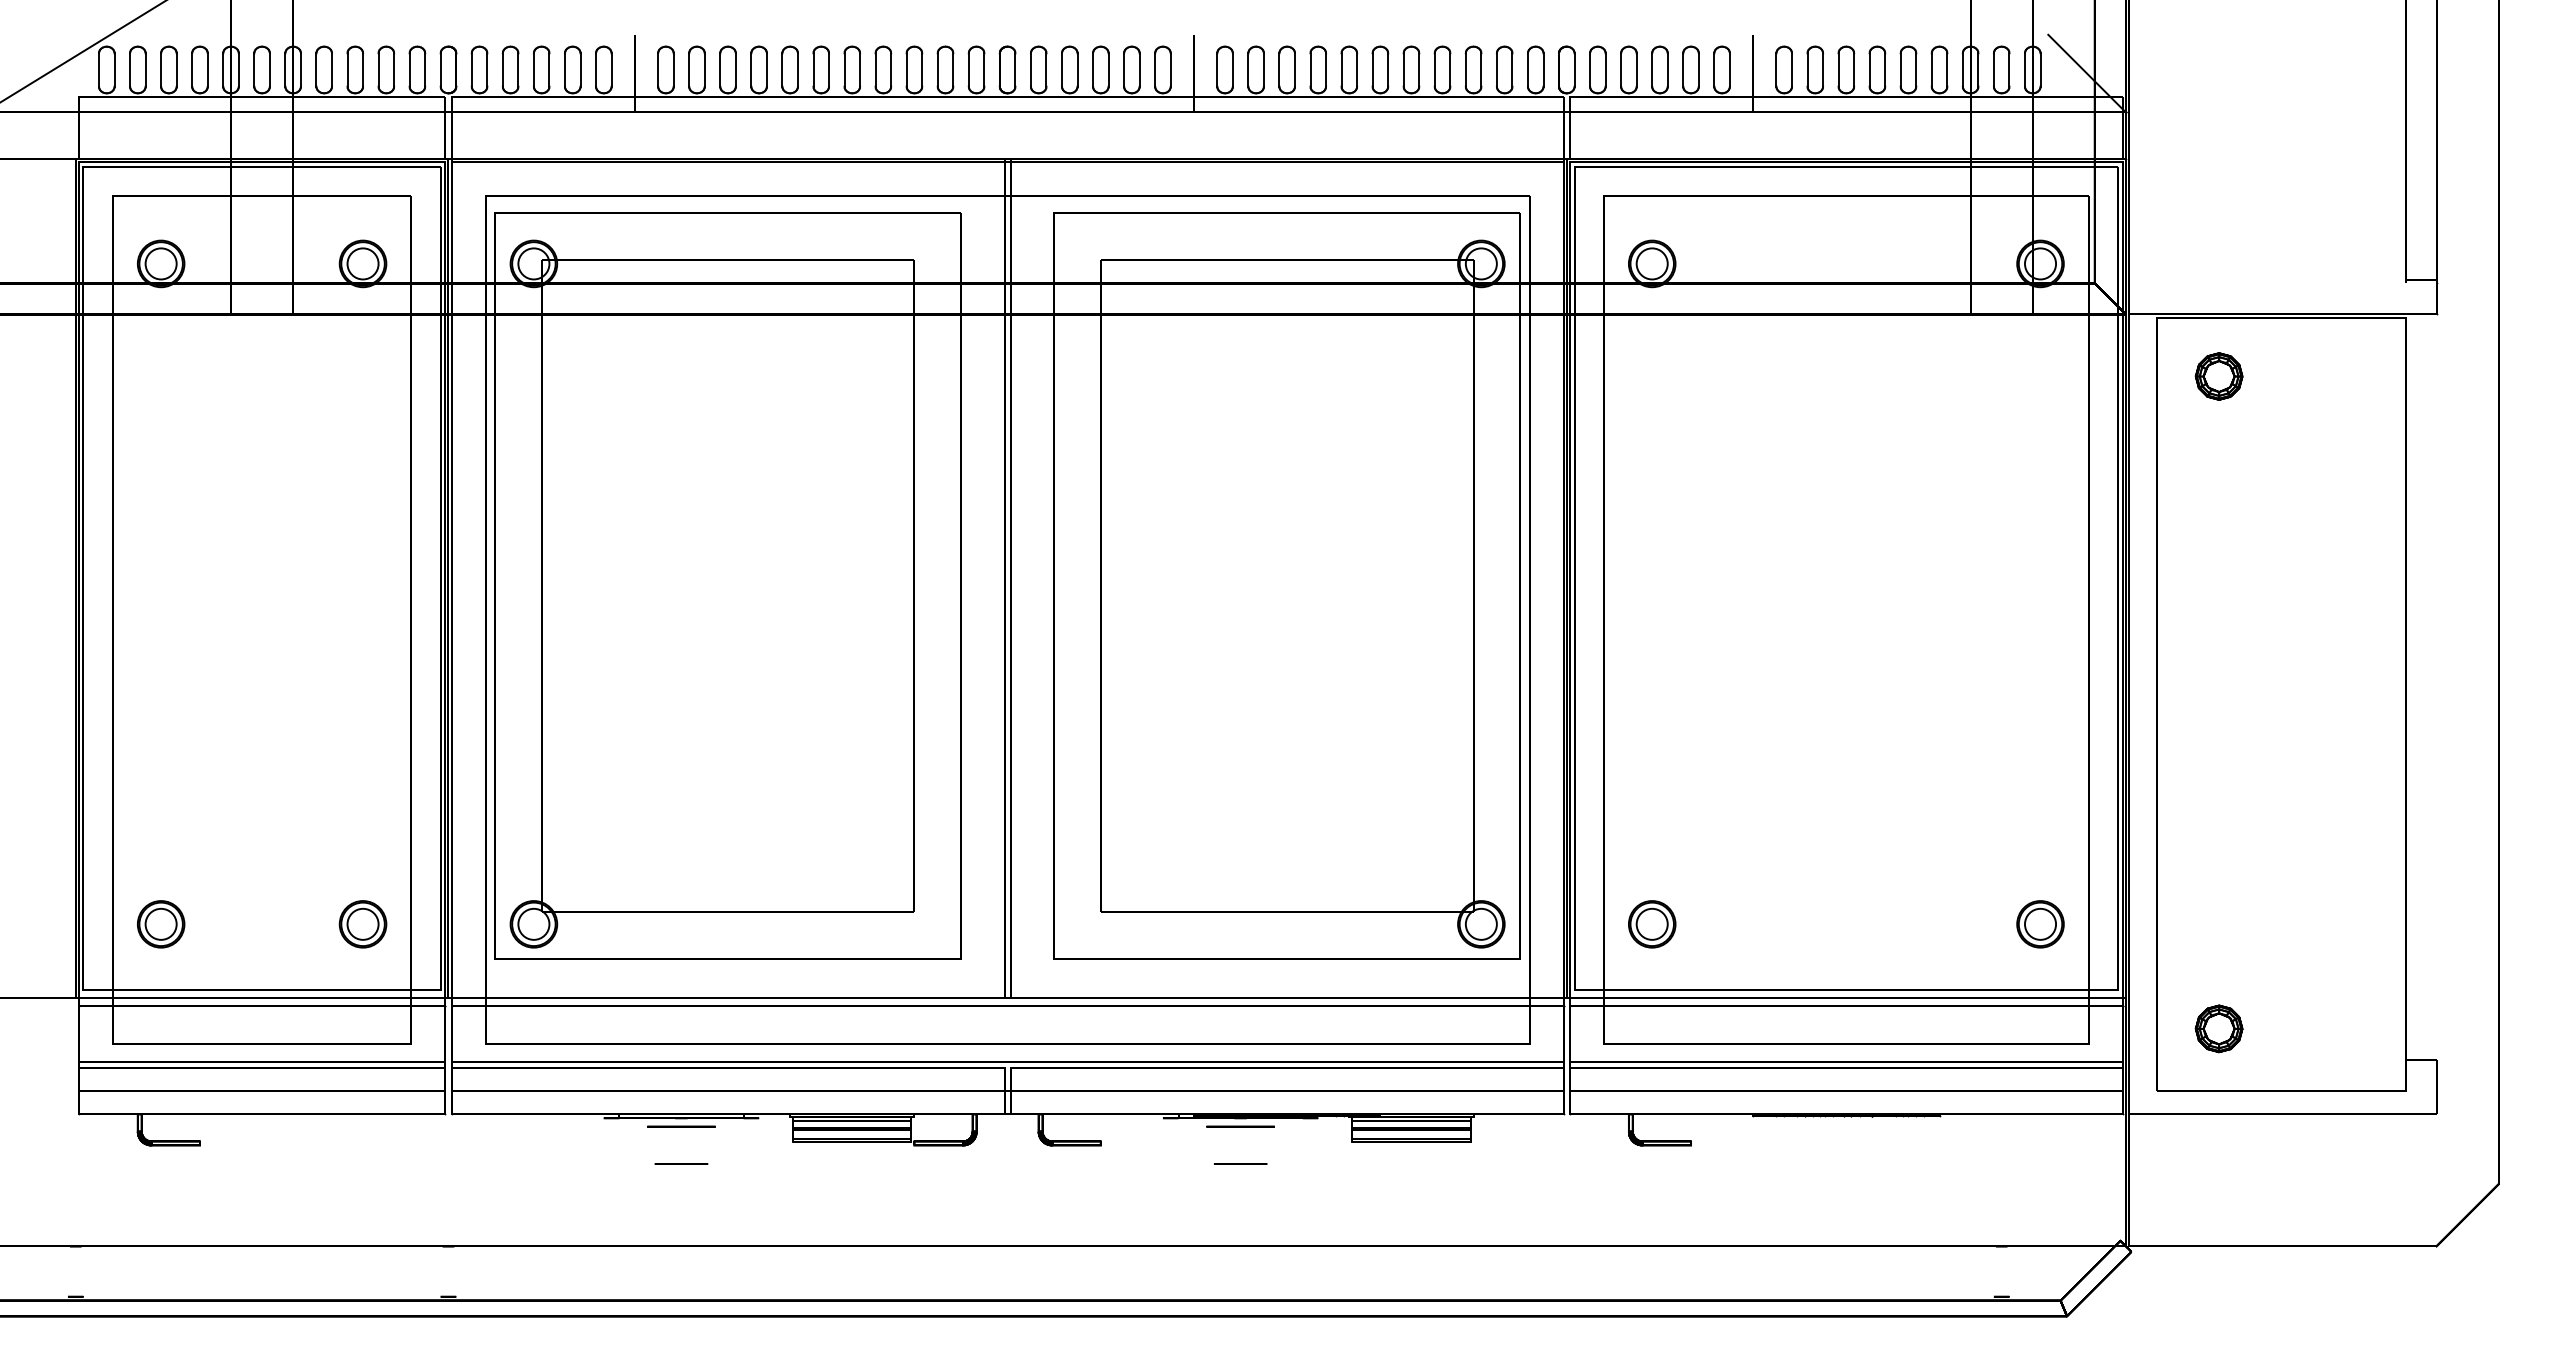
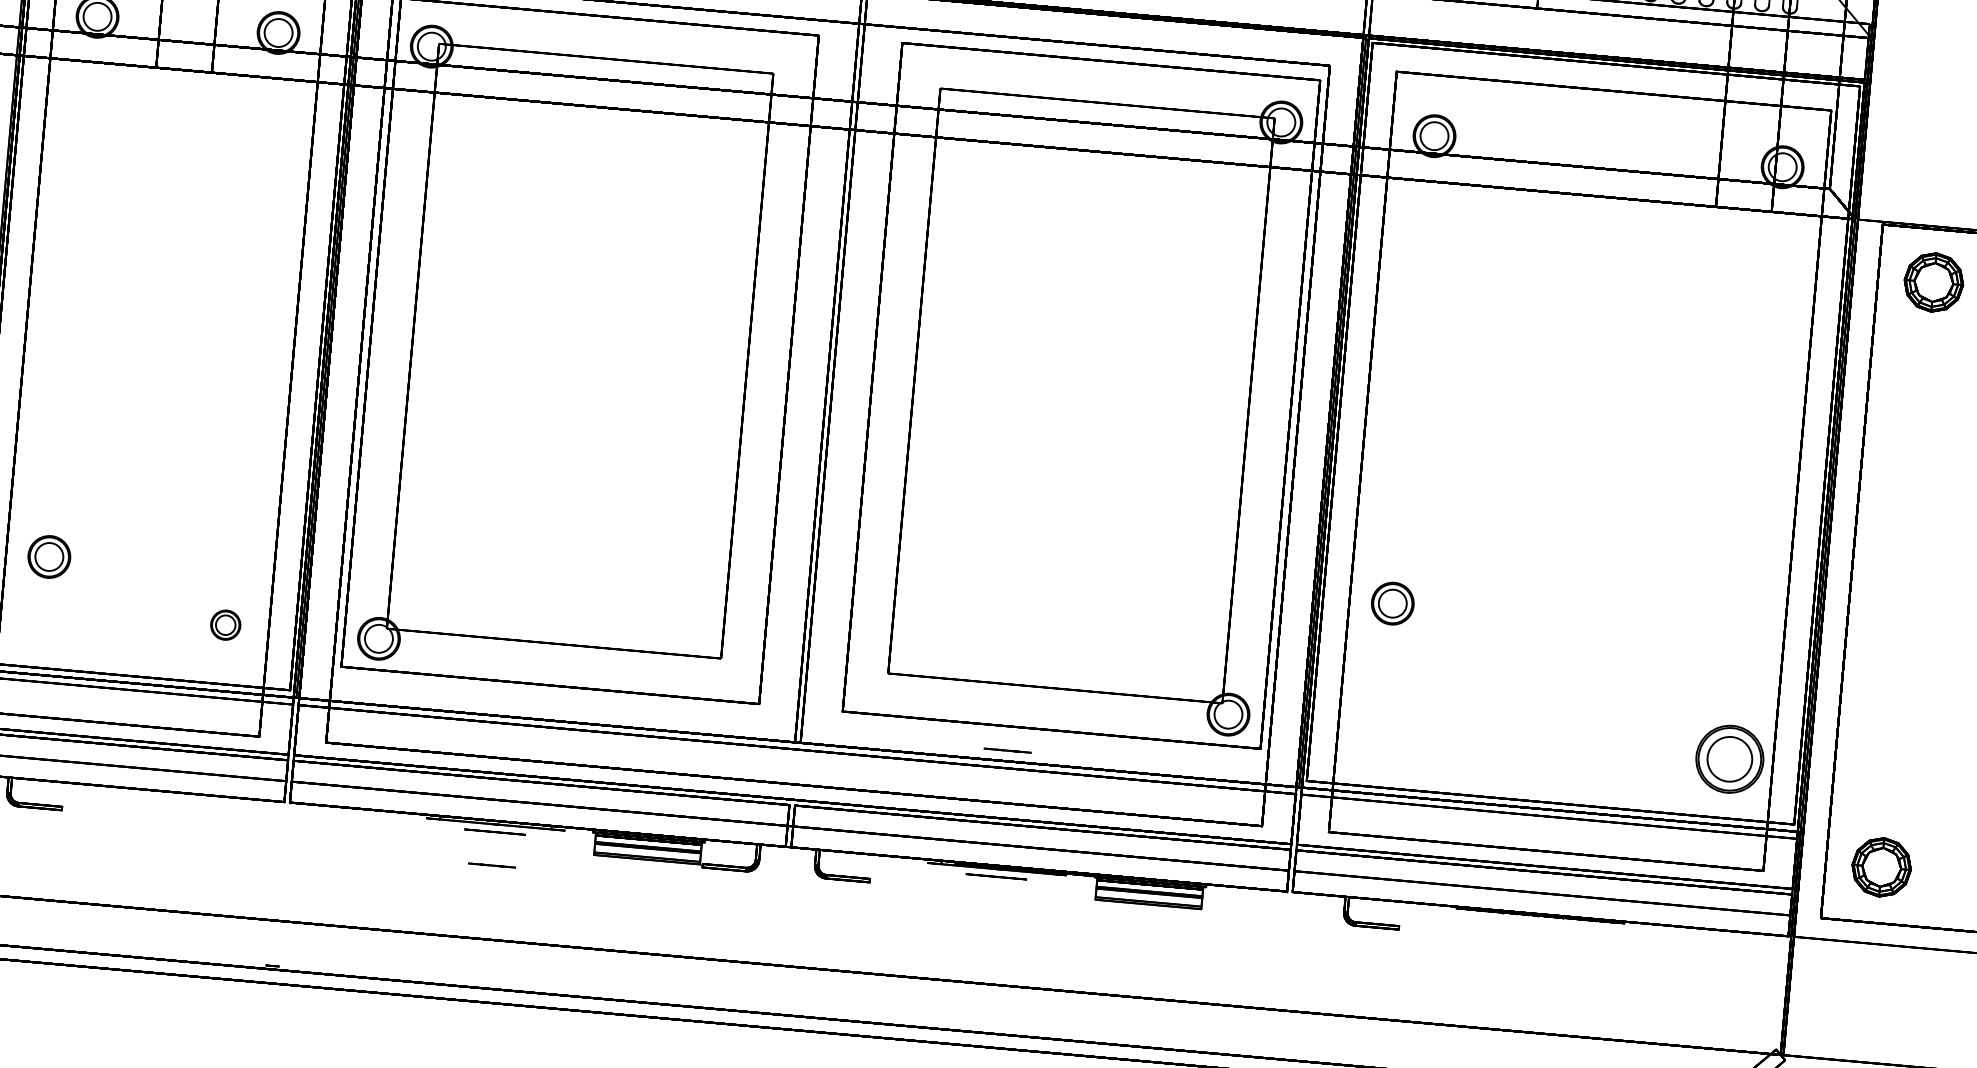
part: (2218, 376) -> (1933, 282), size x1.4
part: (161, 924) -> (49, 557), moved
part: (362, 924) -> (225, 625), size x0.7
part: (1652, 924) -> (1393, 603), moved
part: (2040, 924) -> (1729, 759), size x1.6
part: (2218, 1028) -> (1881, 867), size x1.4
line: (1240, 1163) -> (1007, 750), moved

